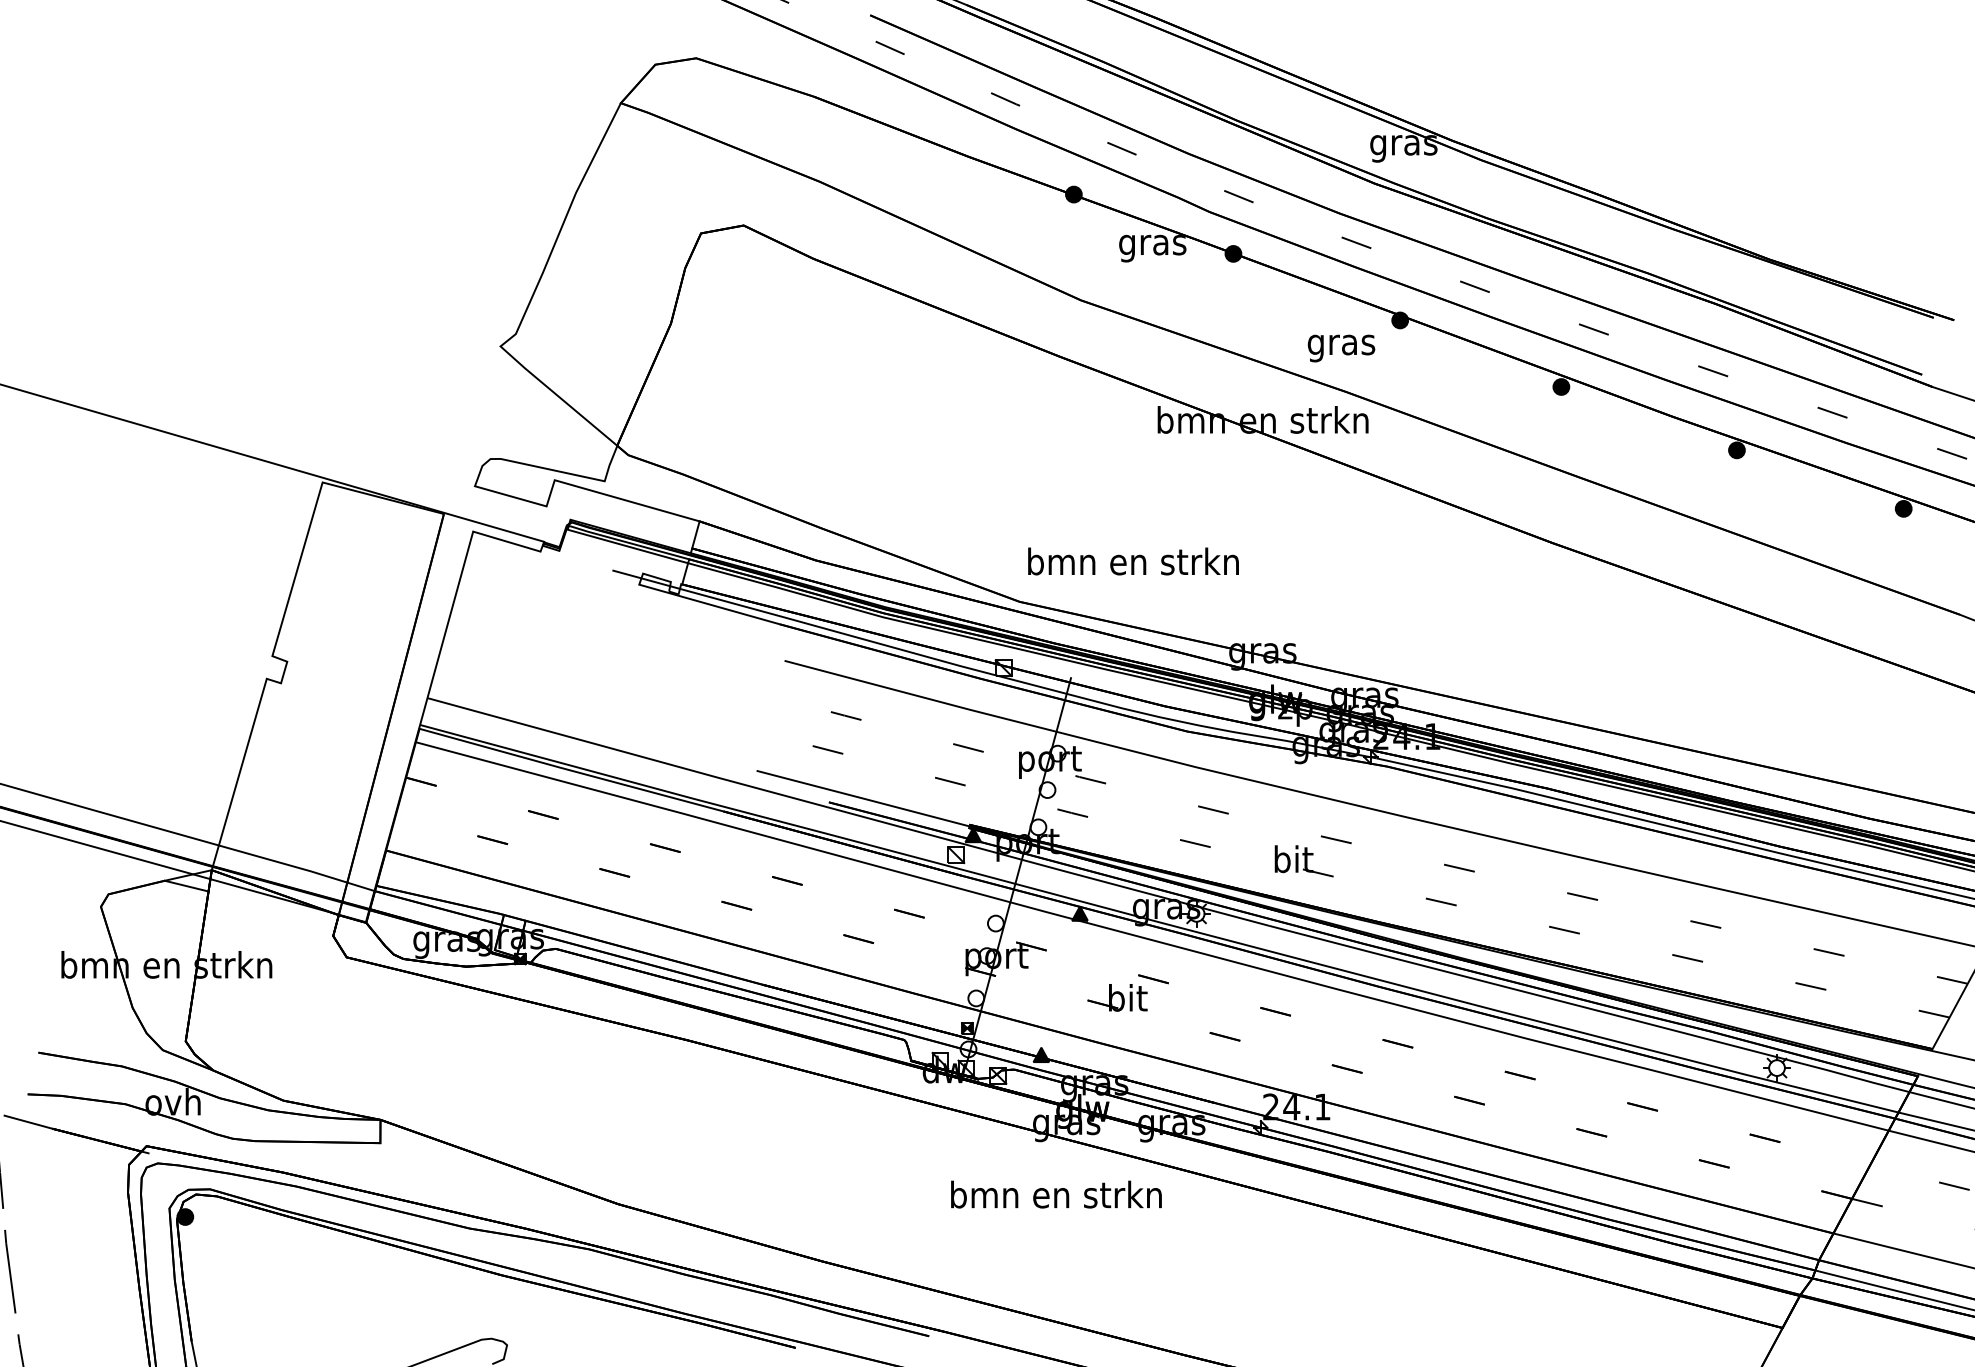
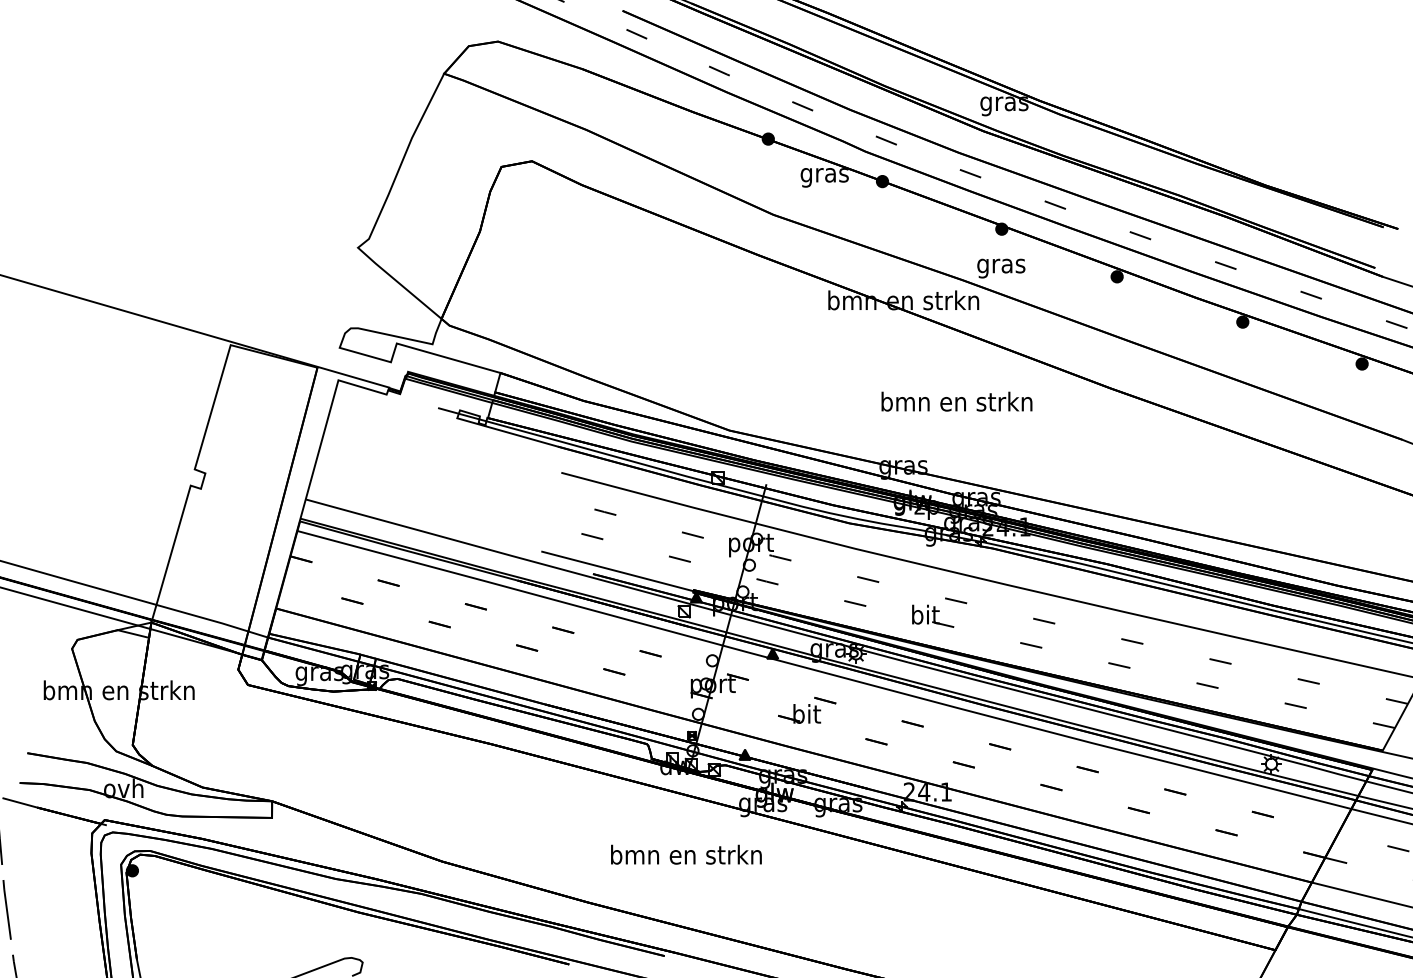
text: (1341, 348) -> (1001, 268), moved
text: (1133, 561) -> (956, 401), moved
text: (1056, 1194) -> (686, 854), moved

